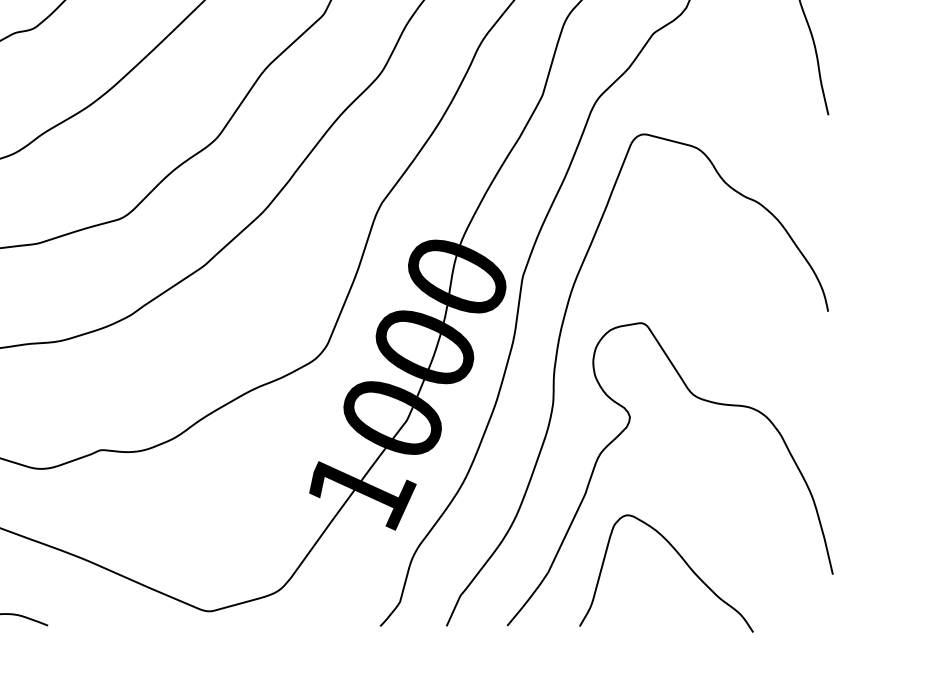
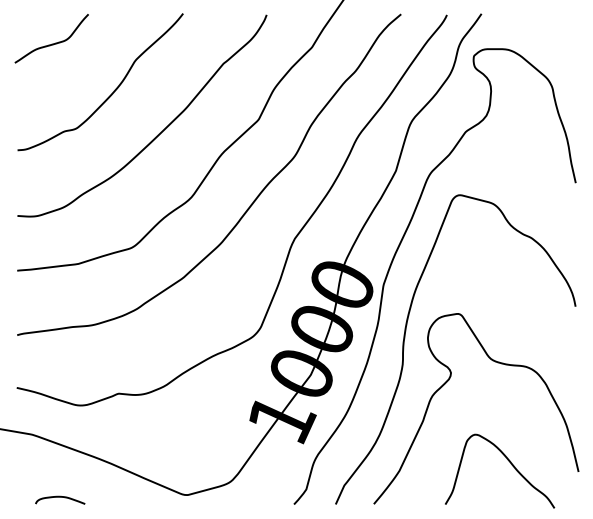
curve: (680, 557) -> (508, 461), moved

